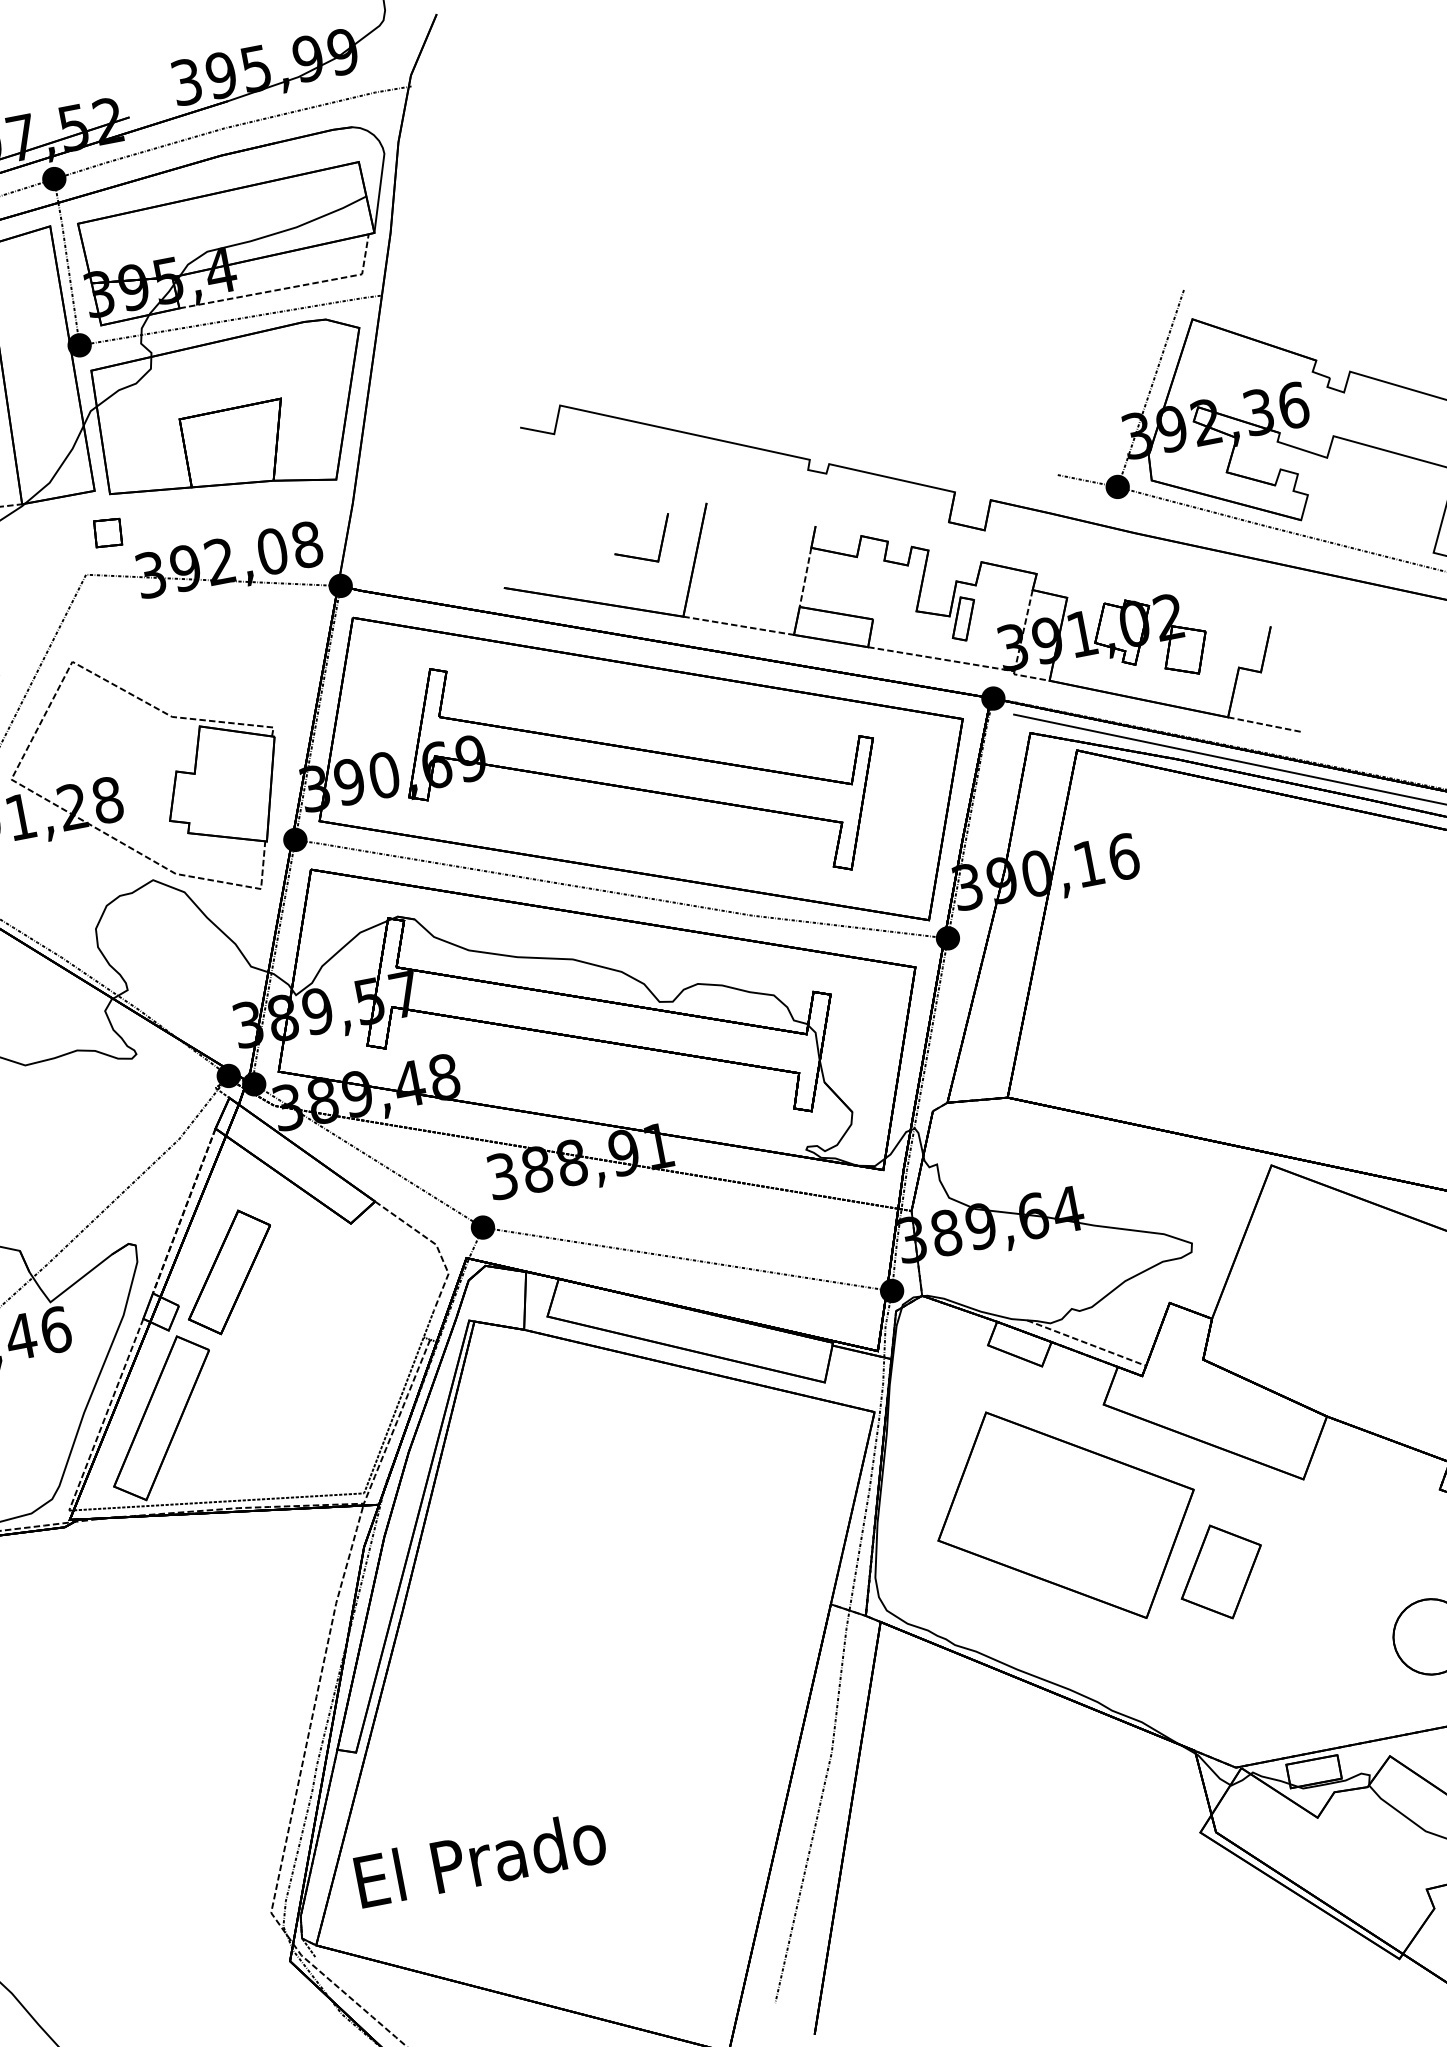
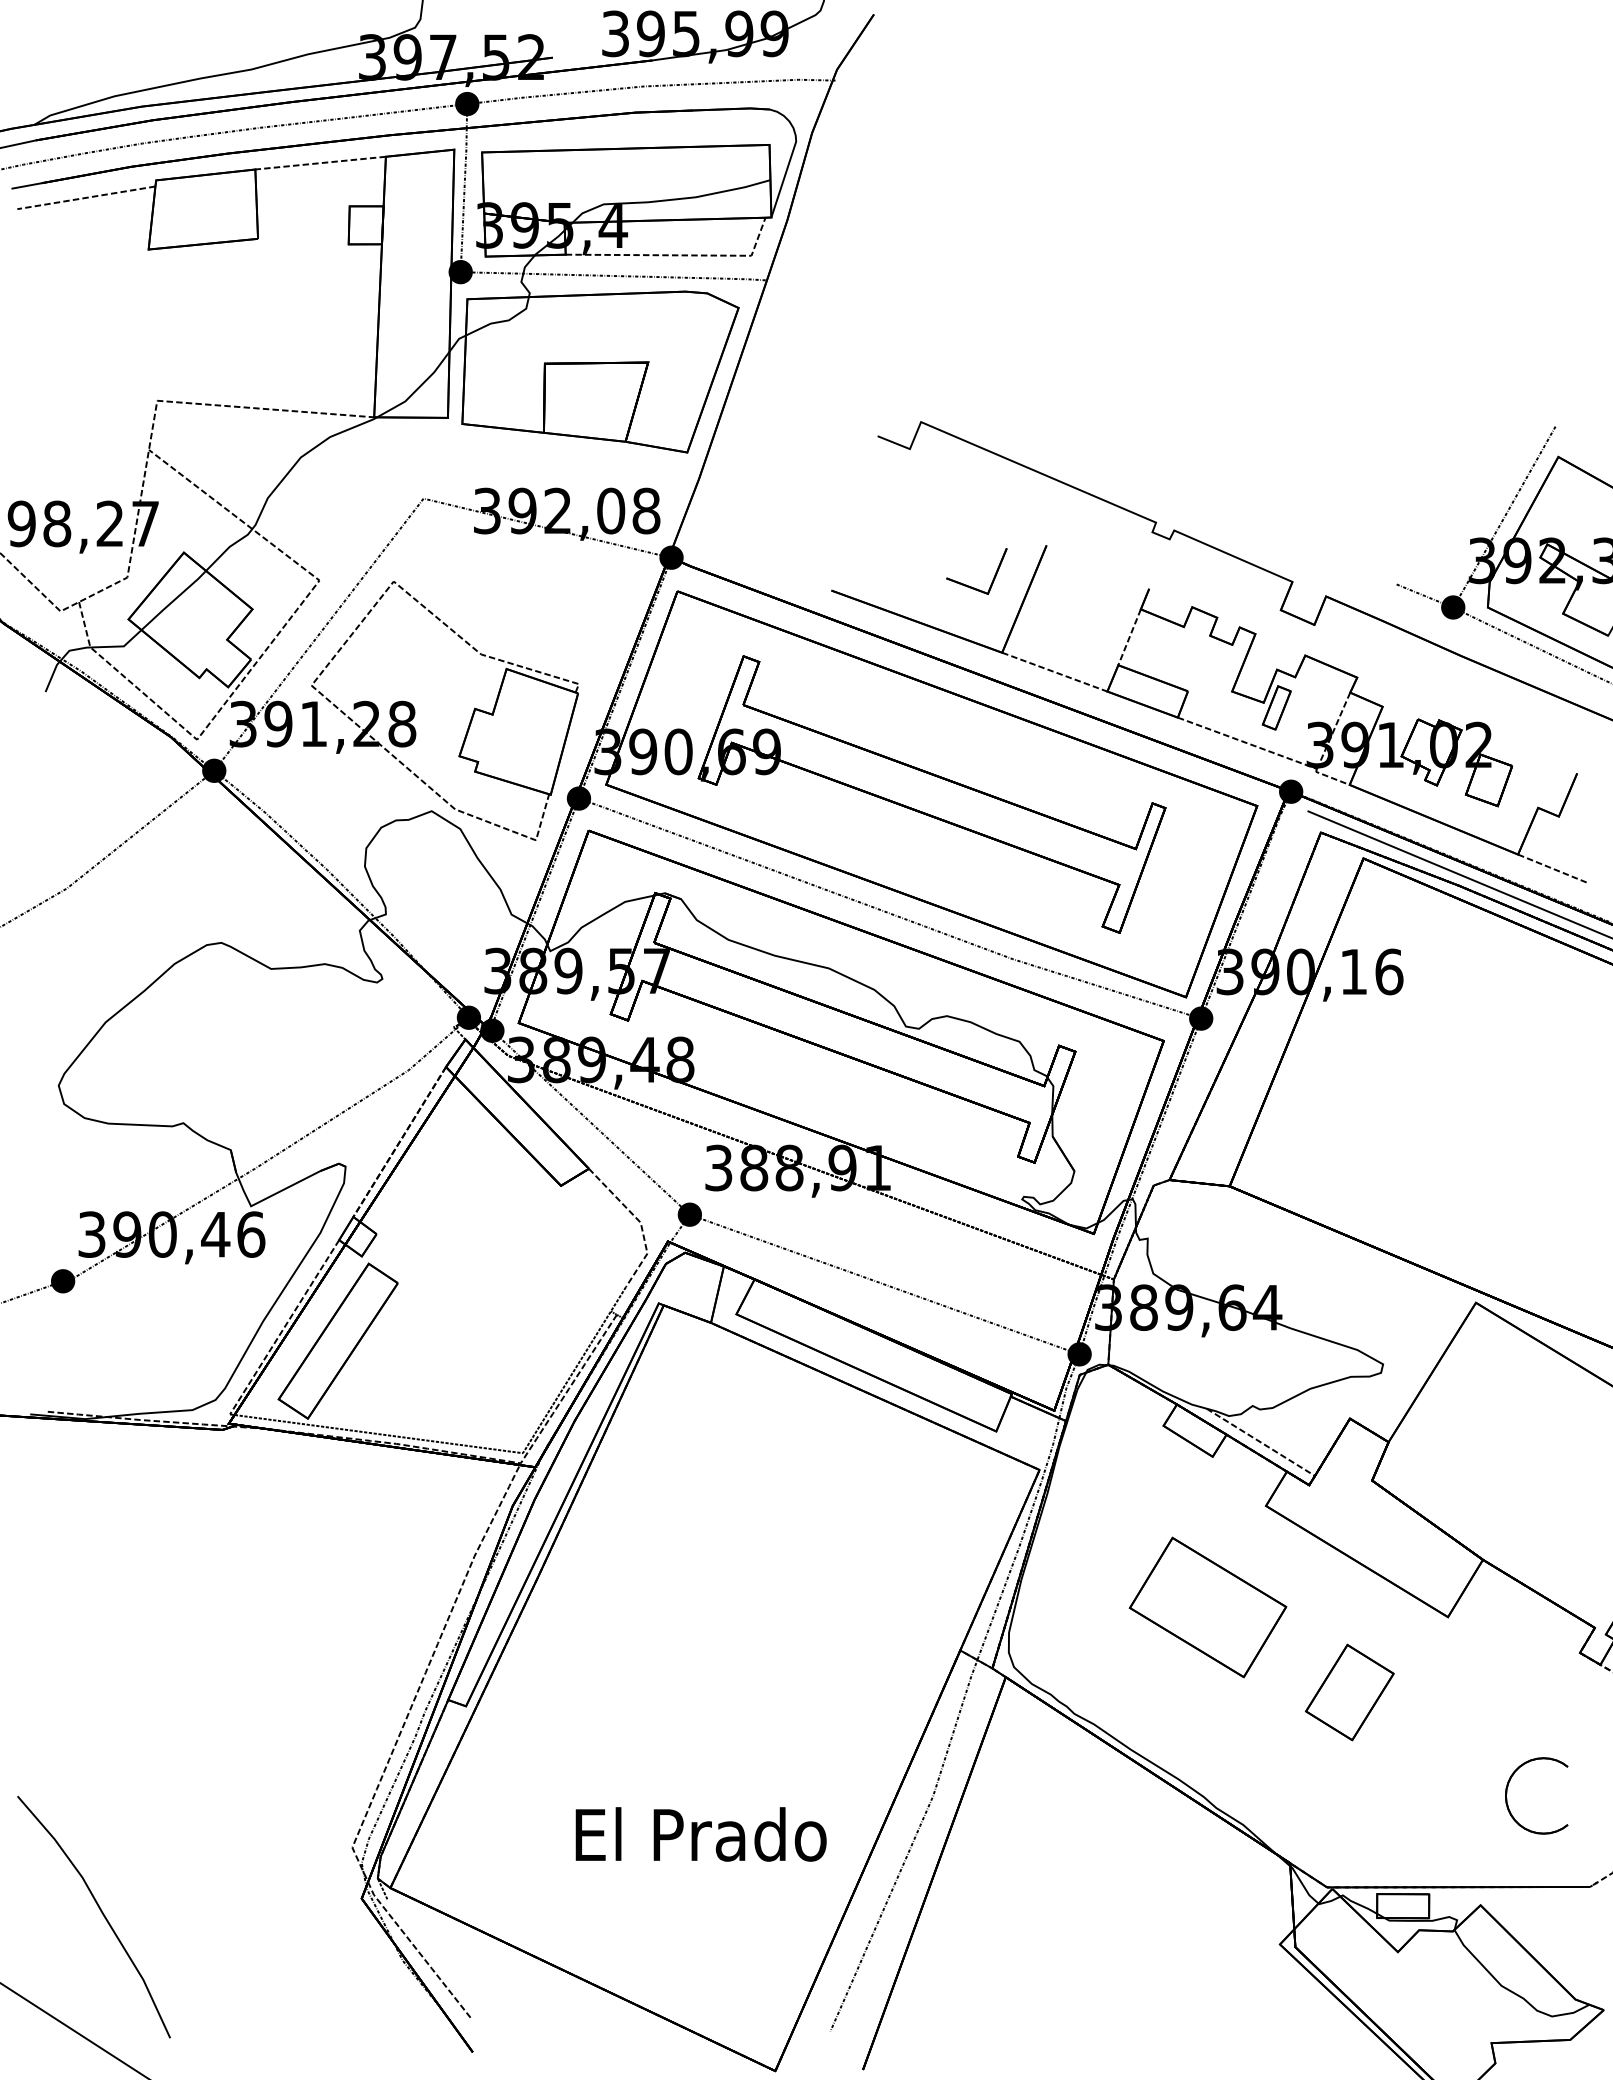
part: (107, 532) -> (452, 461), removed
part: (229, 1272) -> (432, 1210), removed
part: (1065, 1515) -> (1207, 1607), size x0.6
text: (479, 1859) -> (700, 1834), moved

